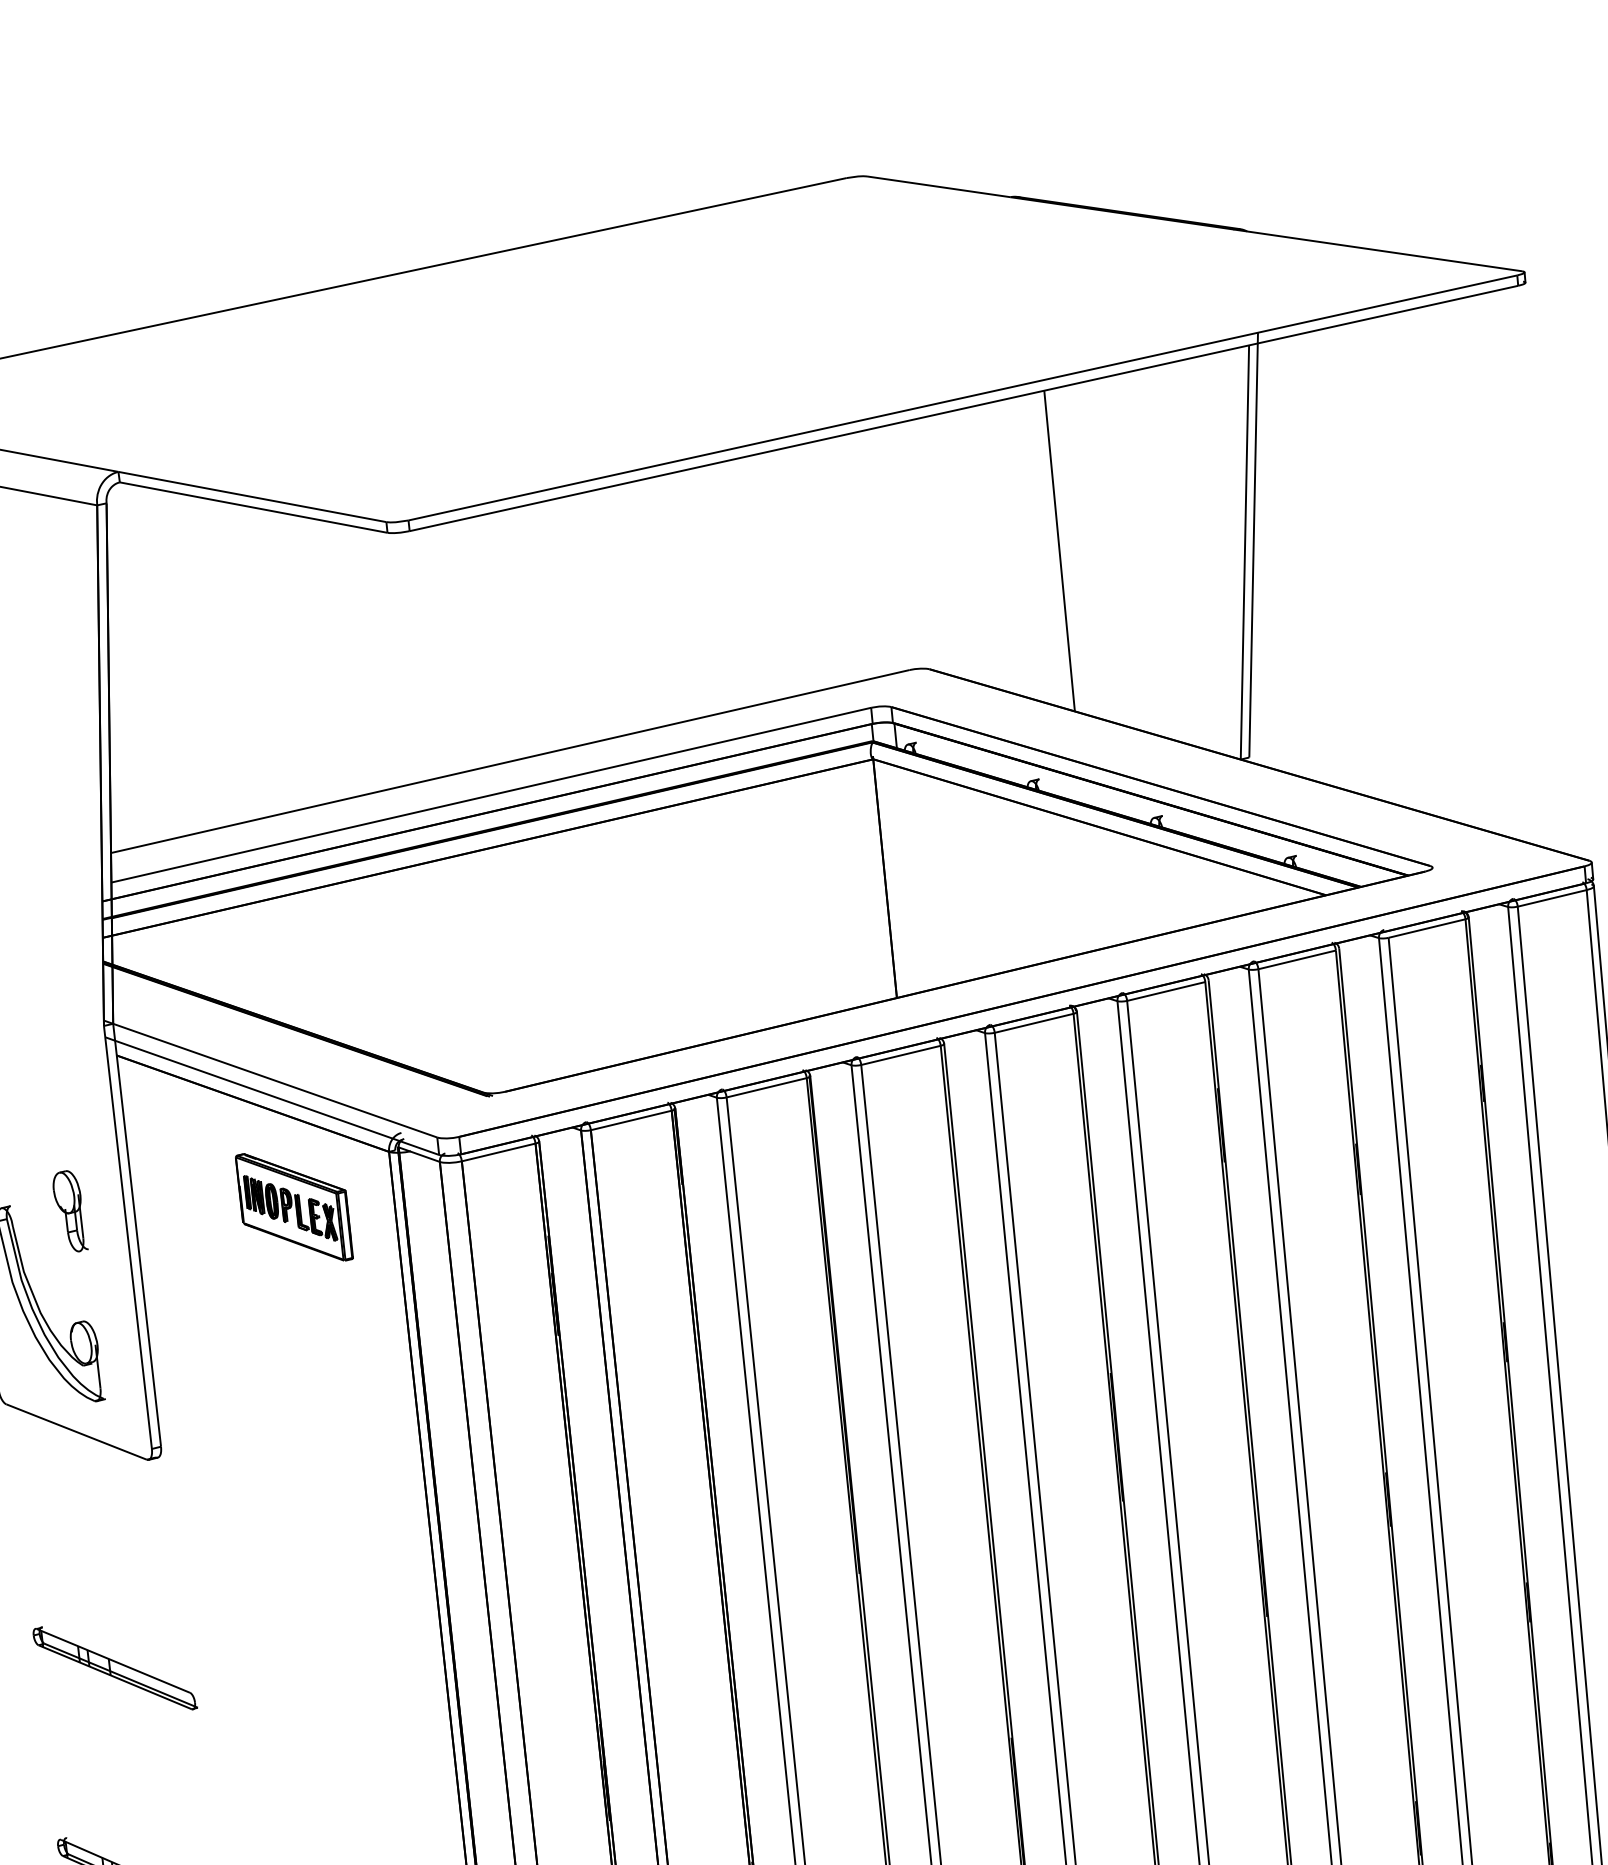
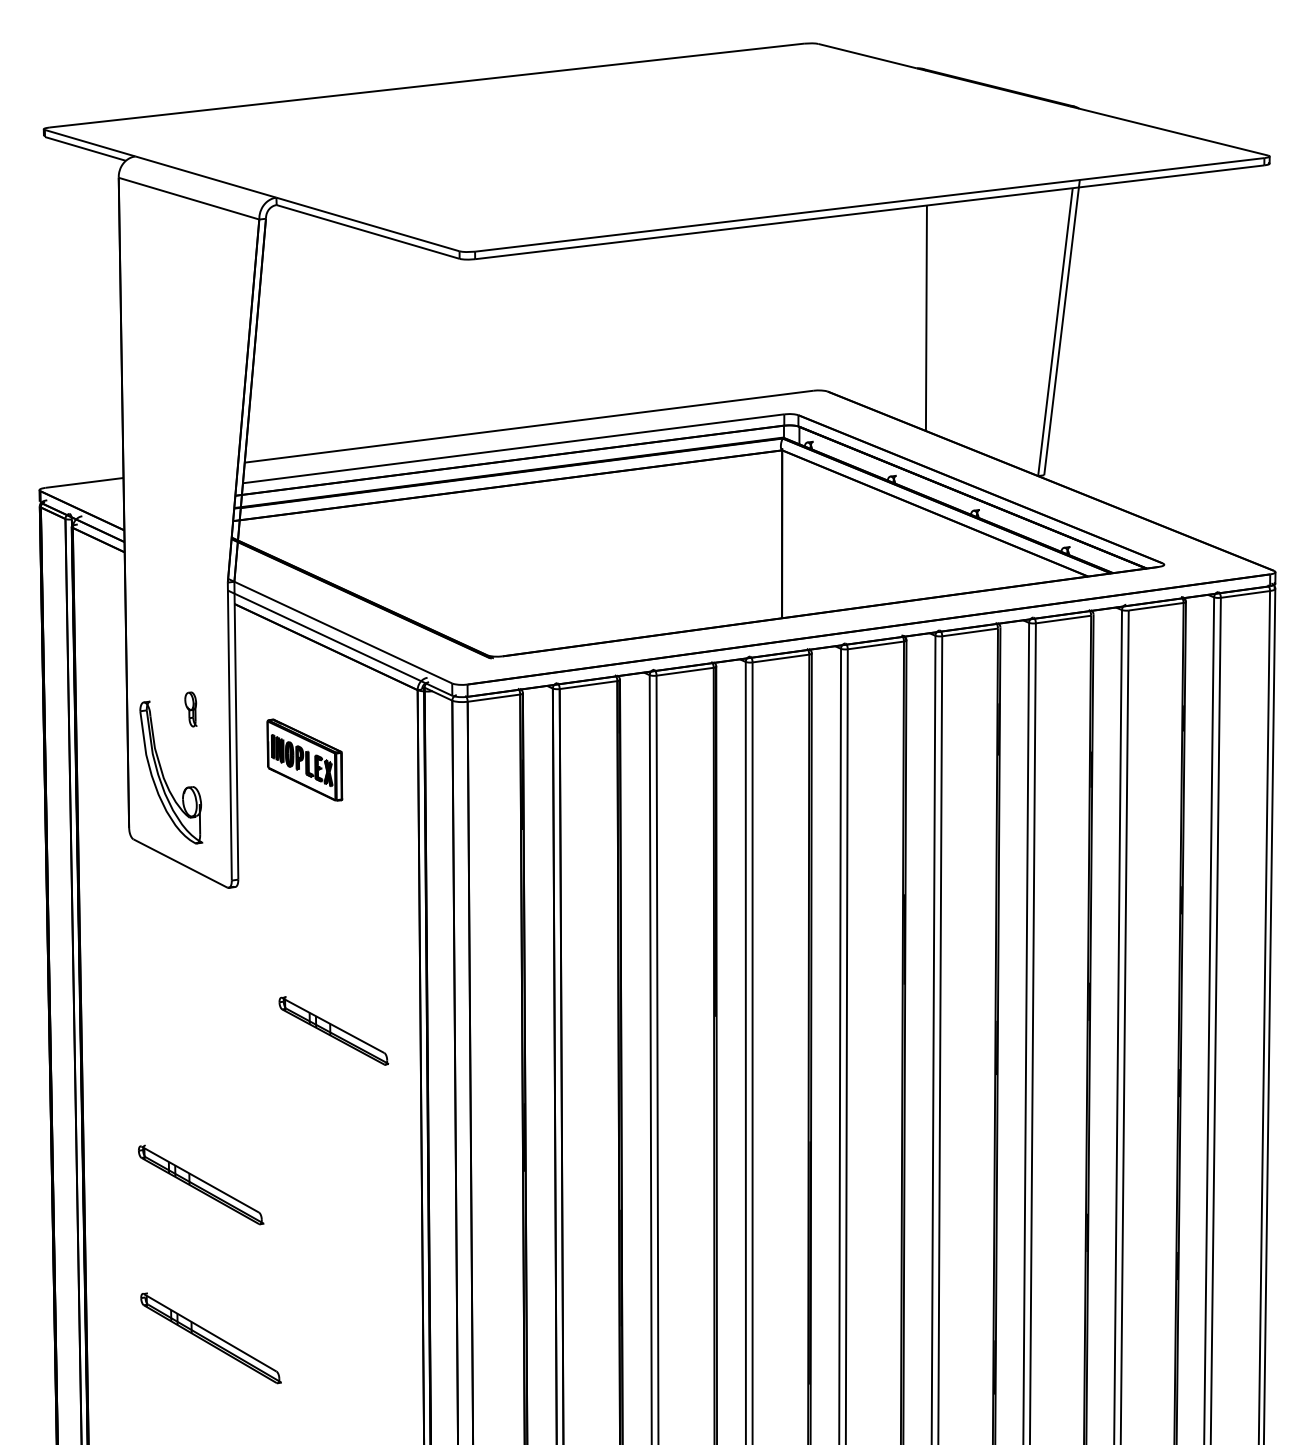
part: (293, 1206) -> (304, 759), moved
part: (68, 1211) -> (190, 709), size x0.6
part: (114, 1667) -> (333, 1030), moved

